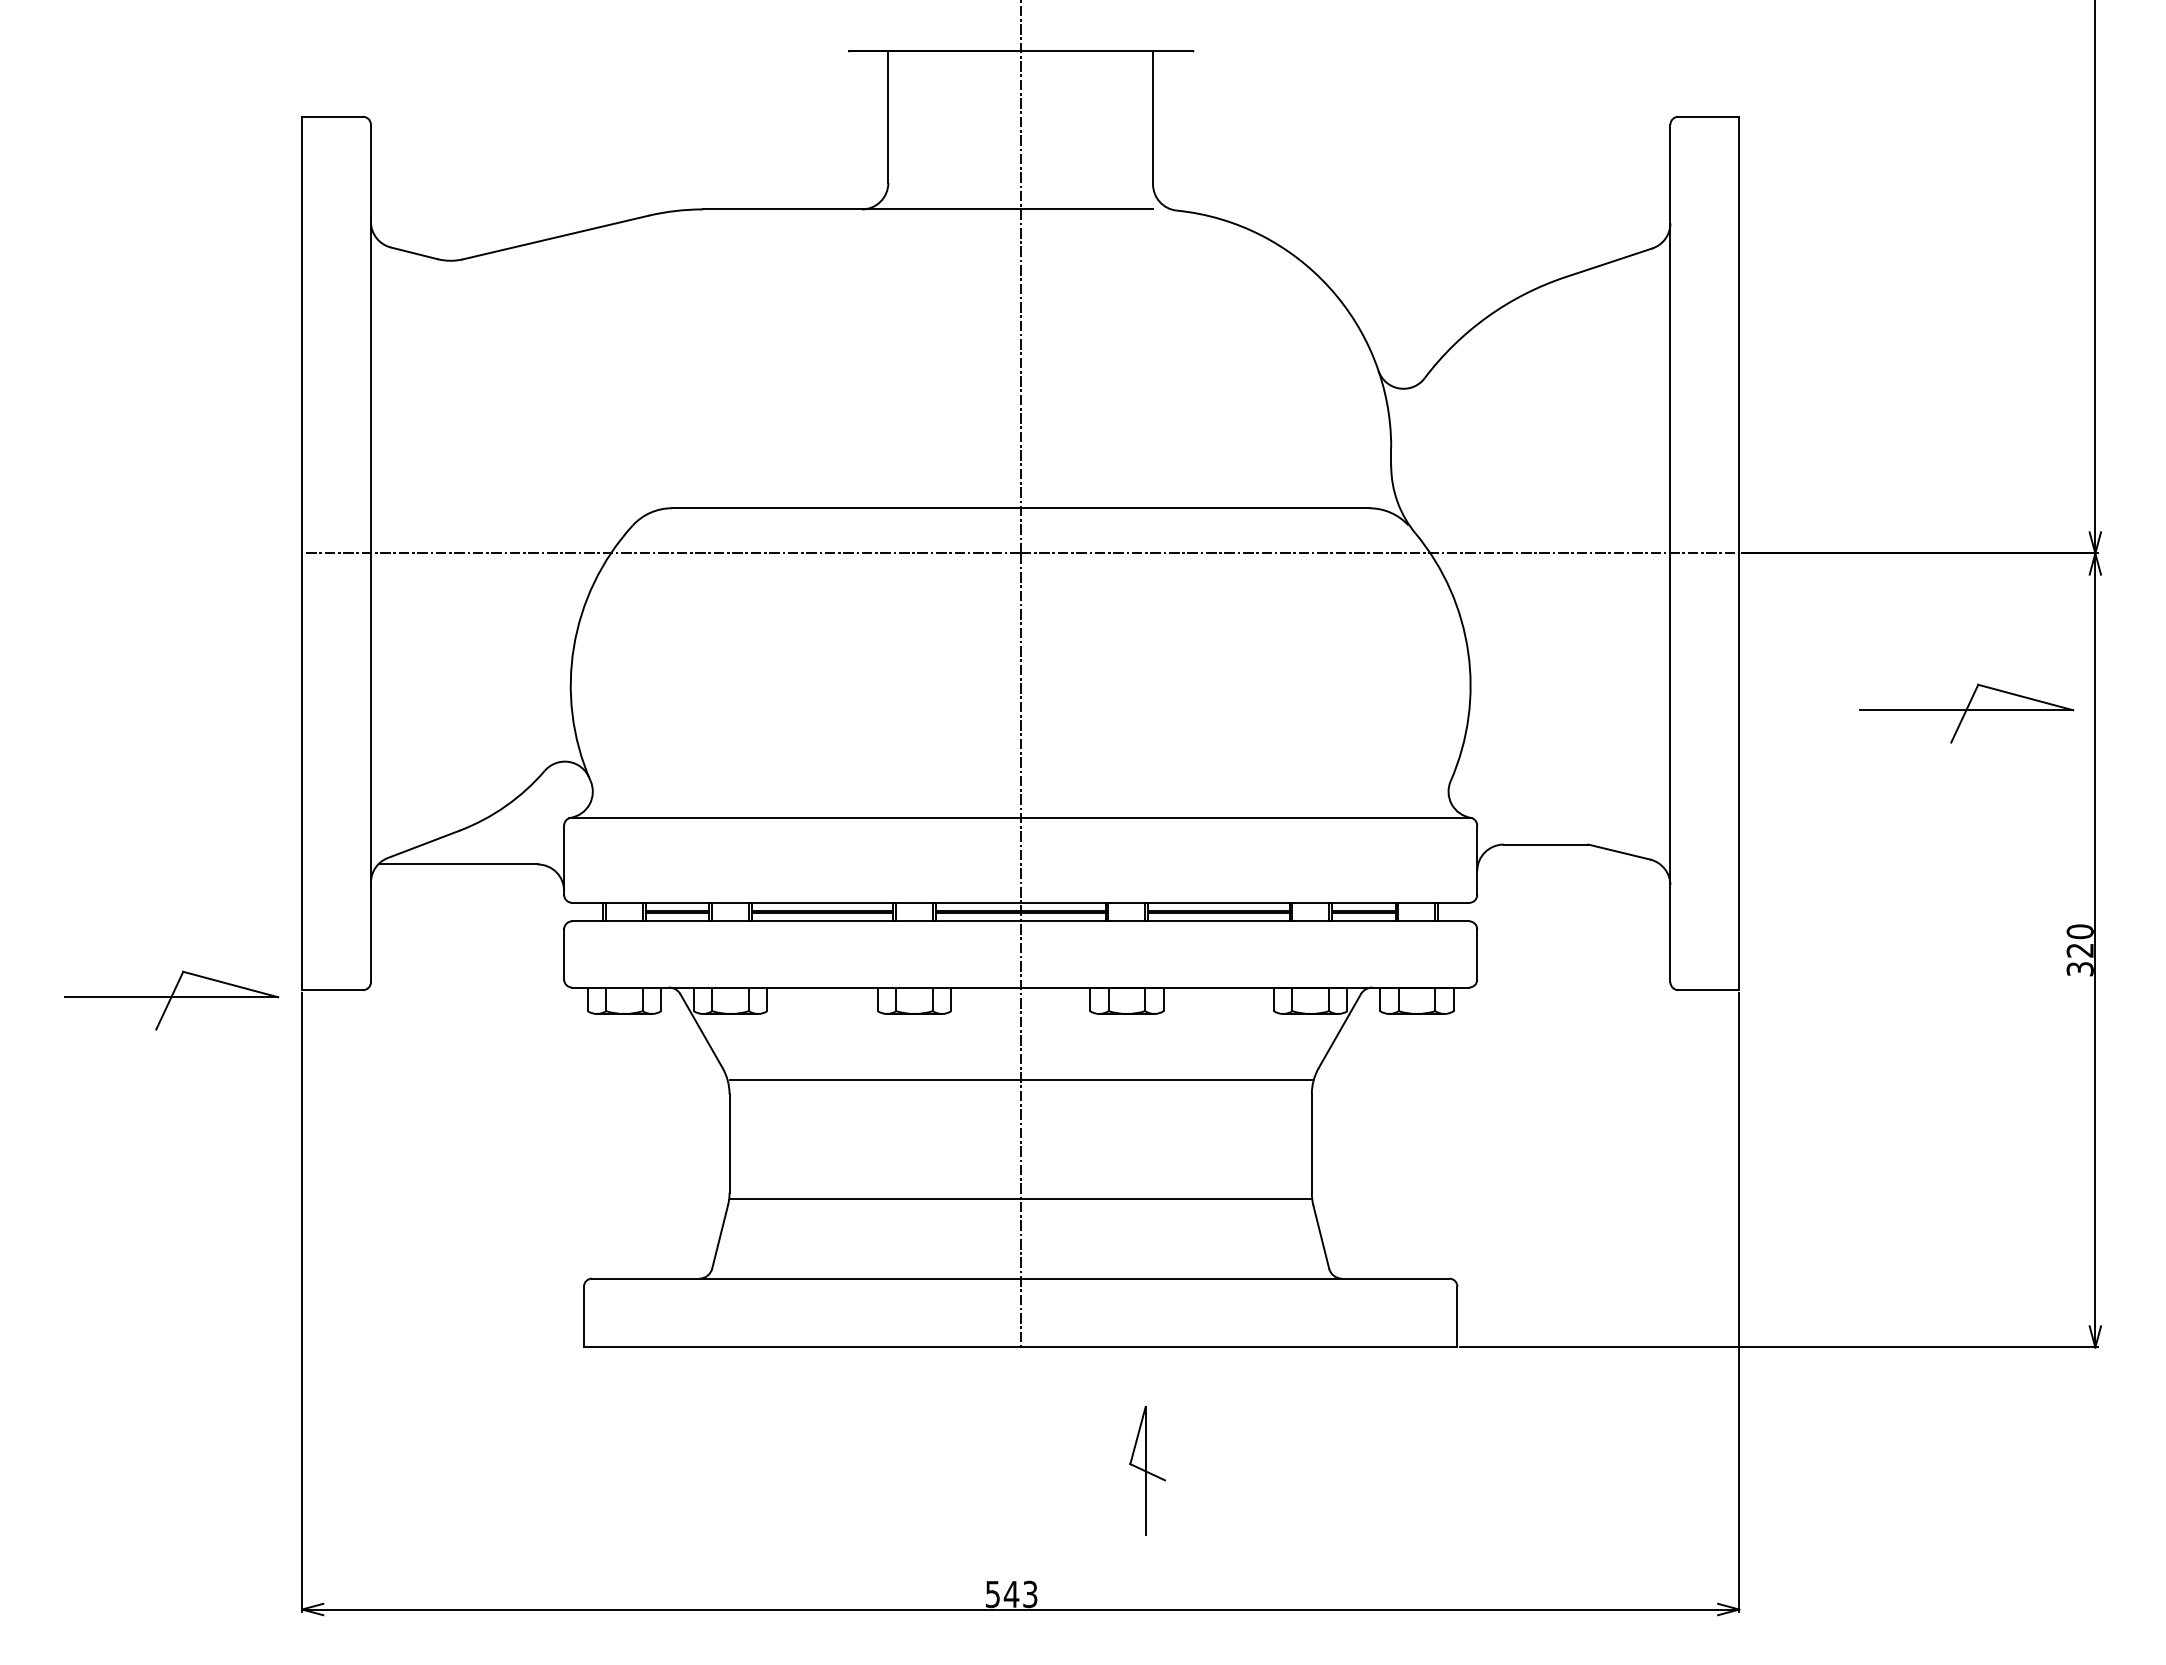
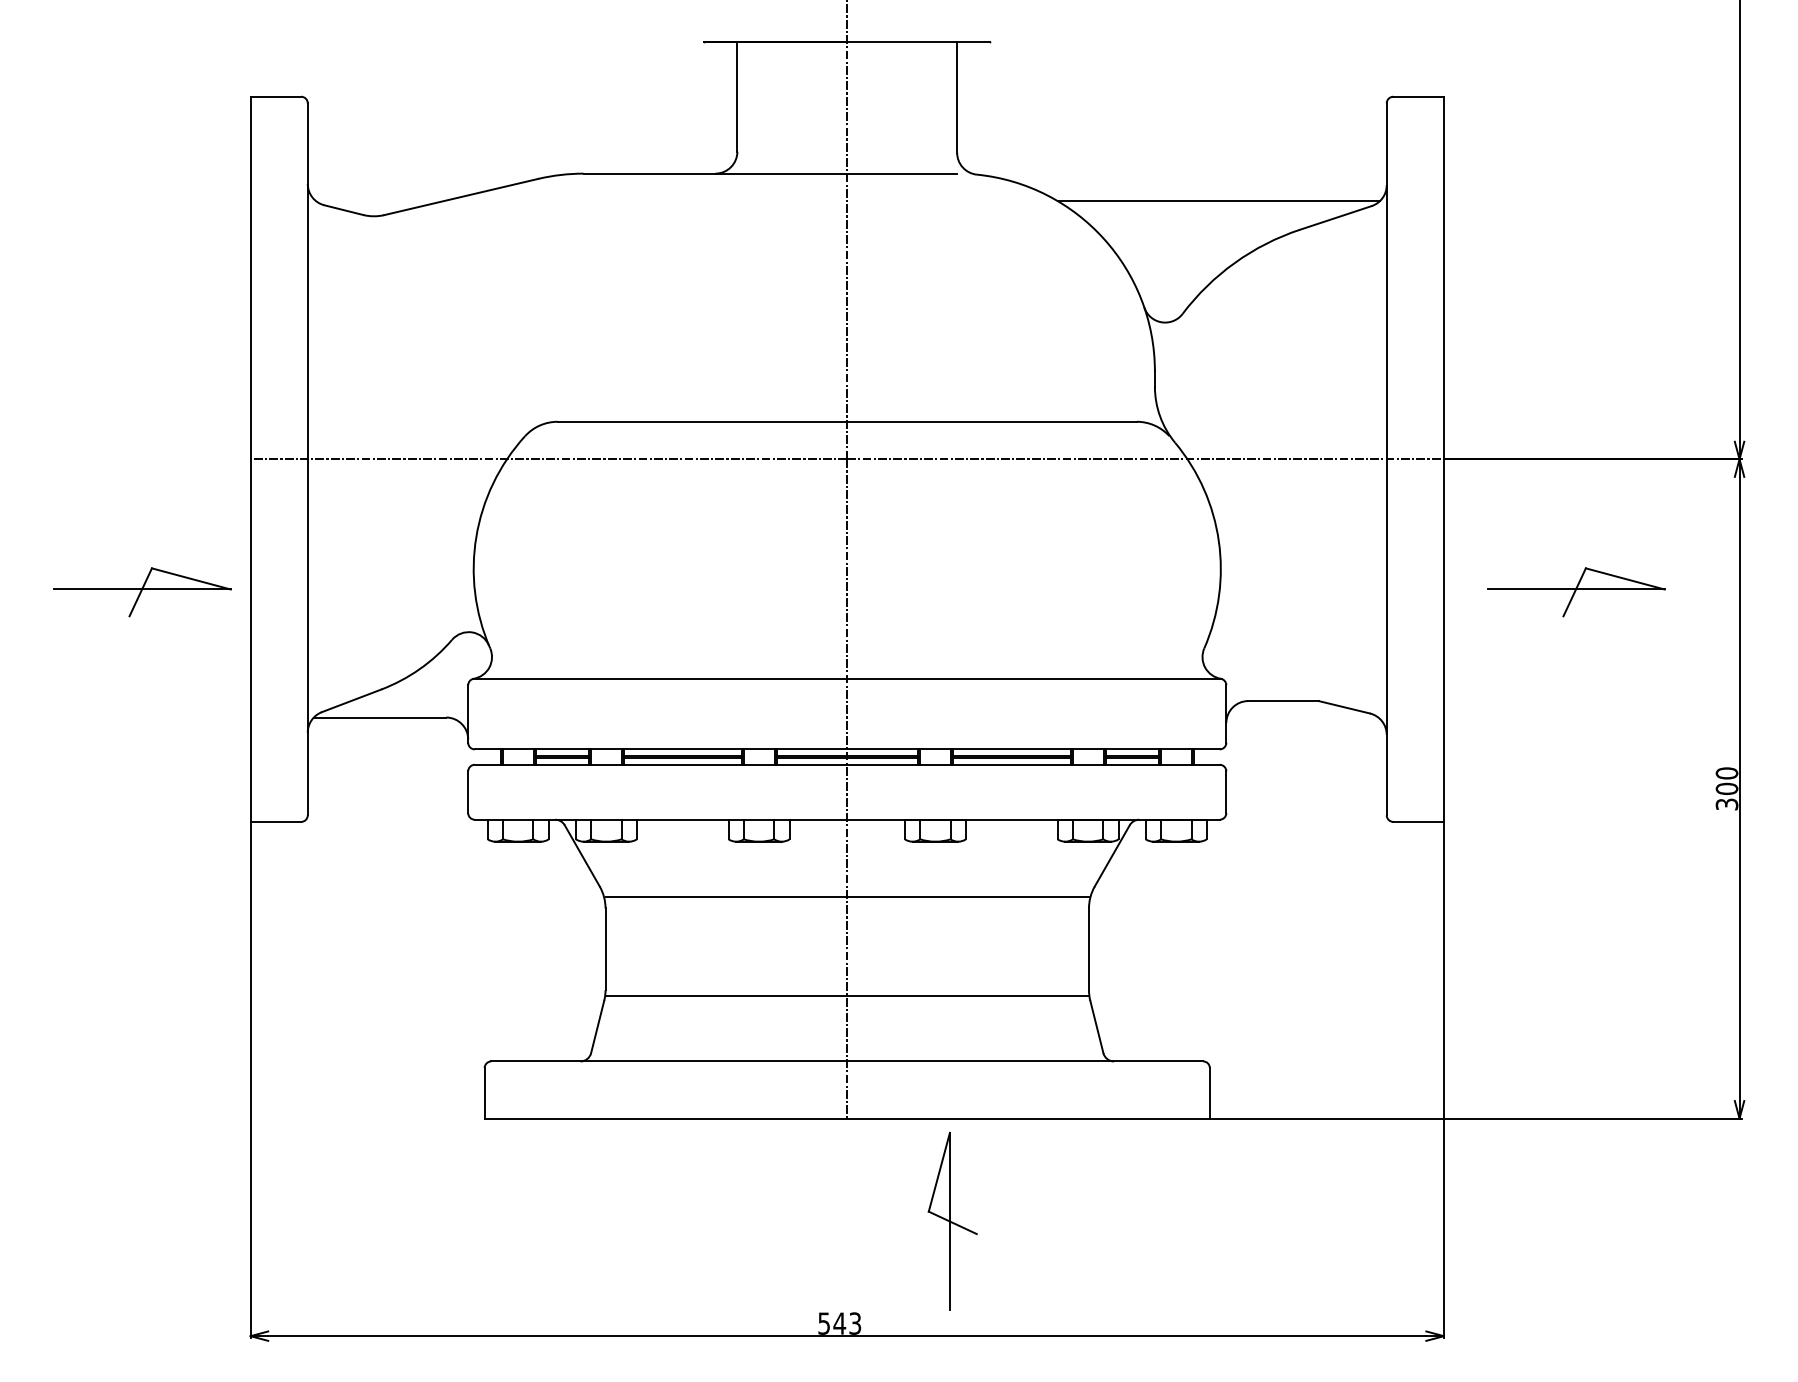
line: (1468, 242) -> (1219, 201), added
part: (1966, 713) -> (1576, 592), moved
text: (2079, 950) -> (1726, 788), 320 -> 300
part: (171, 1000) -> (142, 592), moved
part: (1147, 1470) -> (952, 1220), size x1.67

